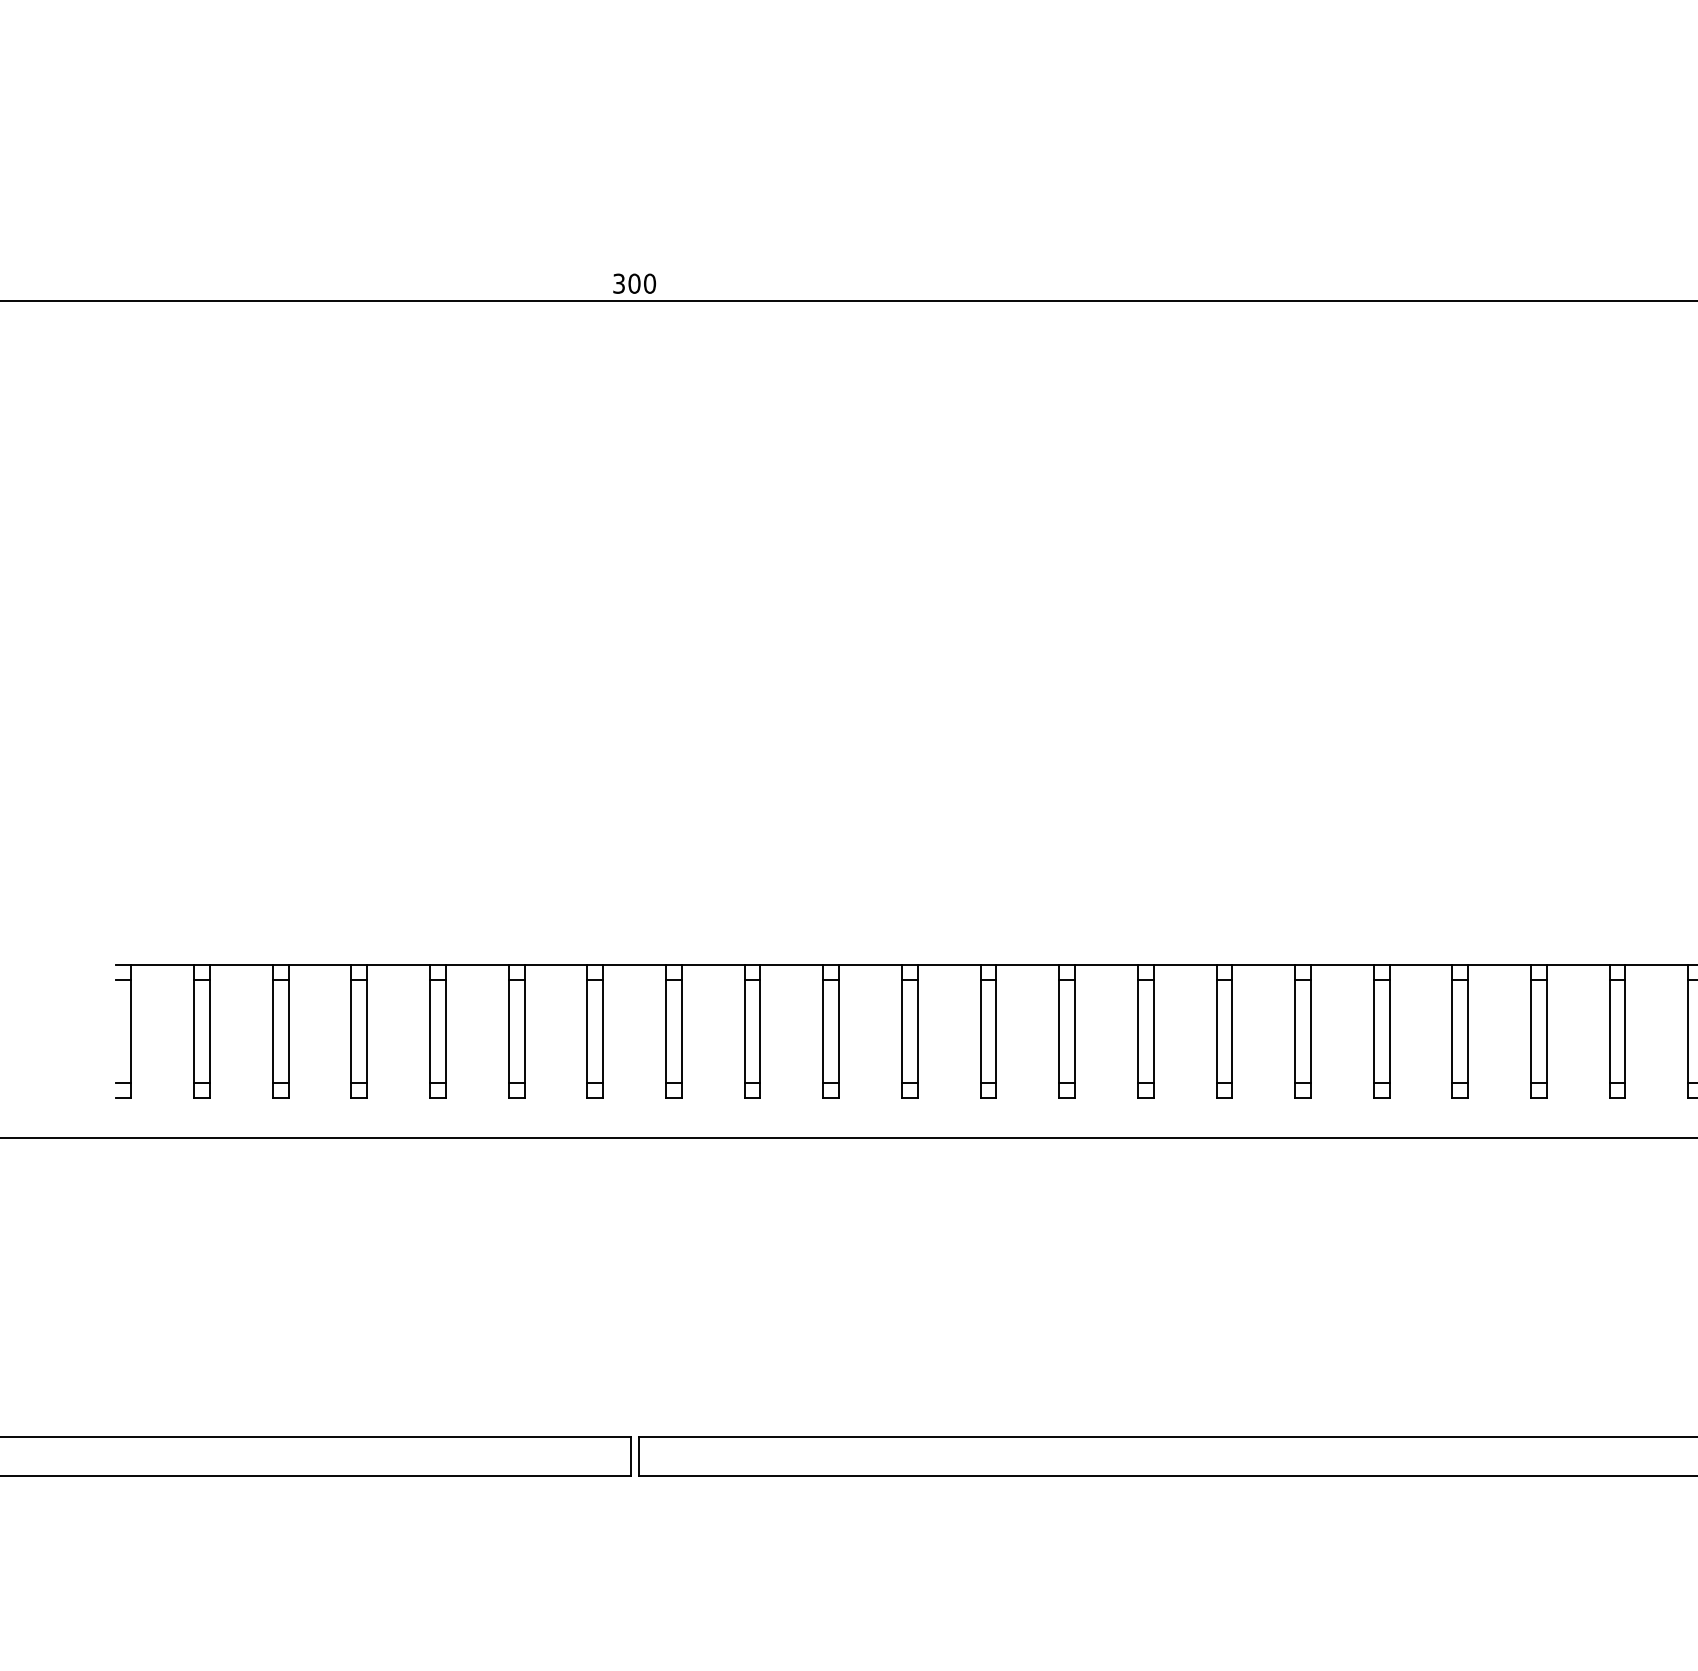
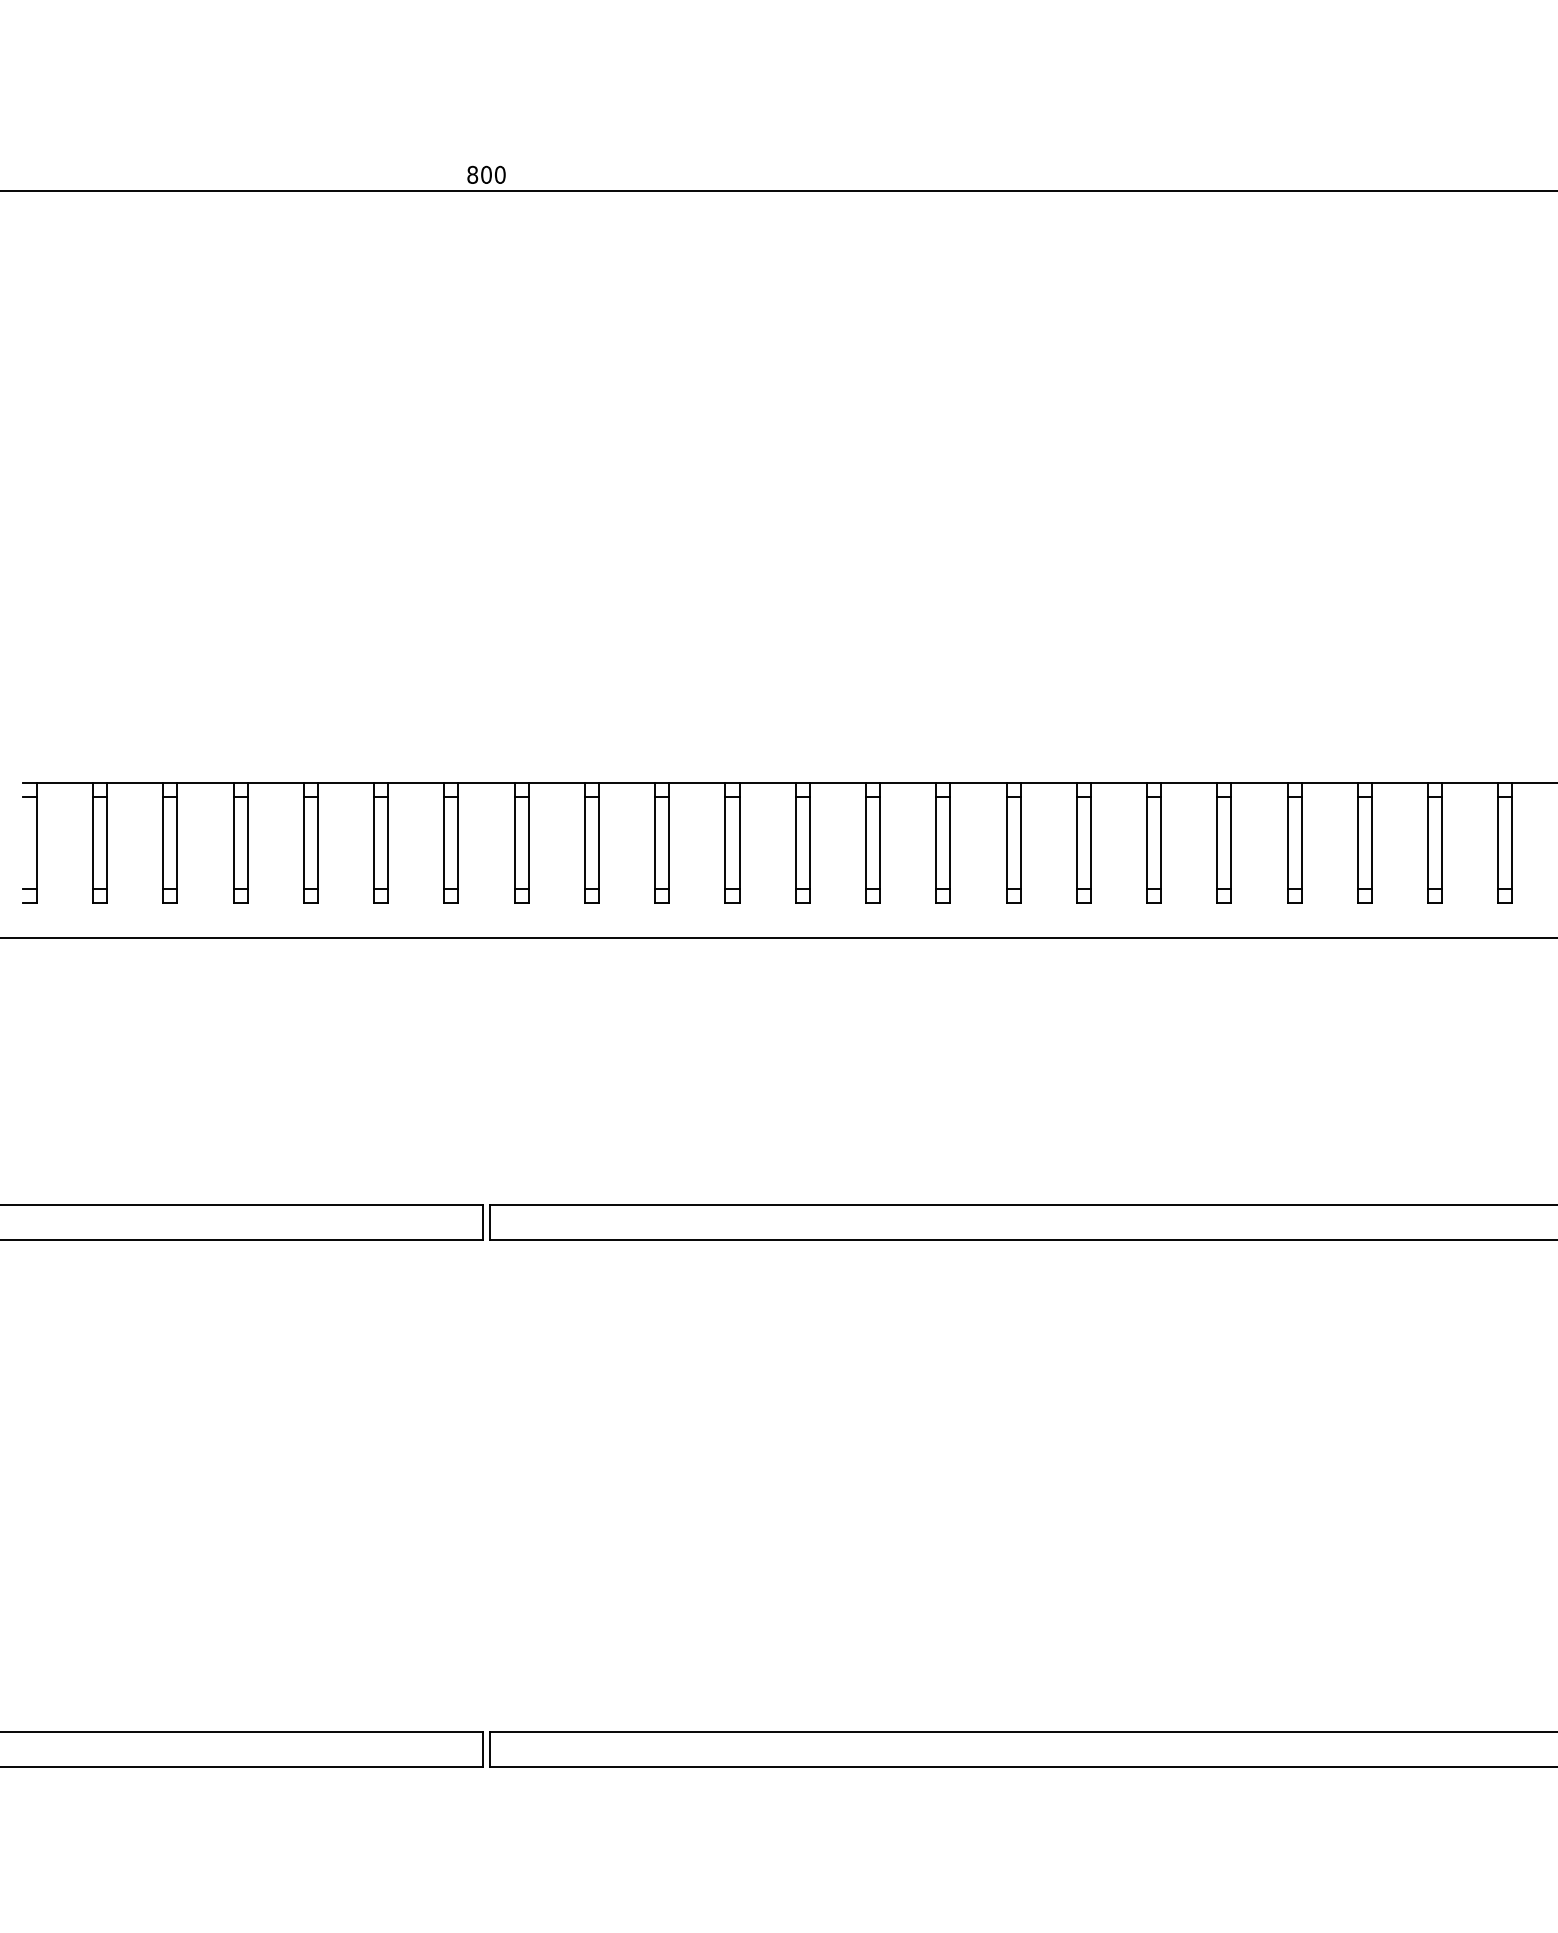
text: (618, 283) -> (472, 174), 300 -> 800

